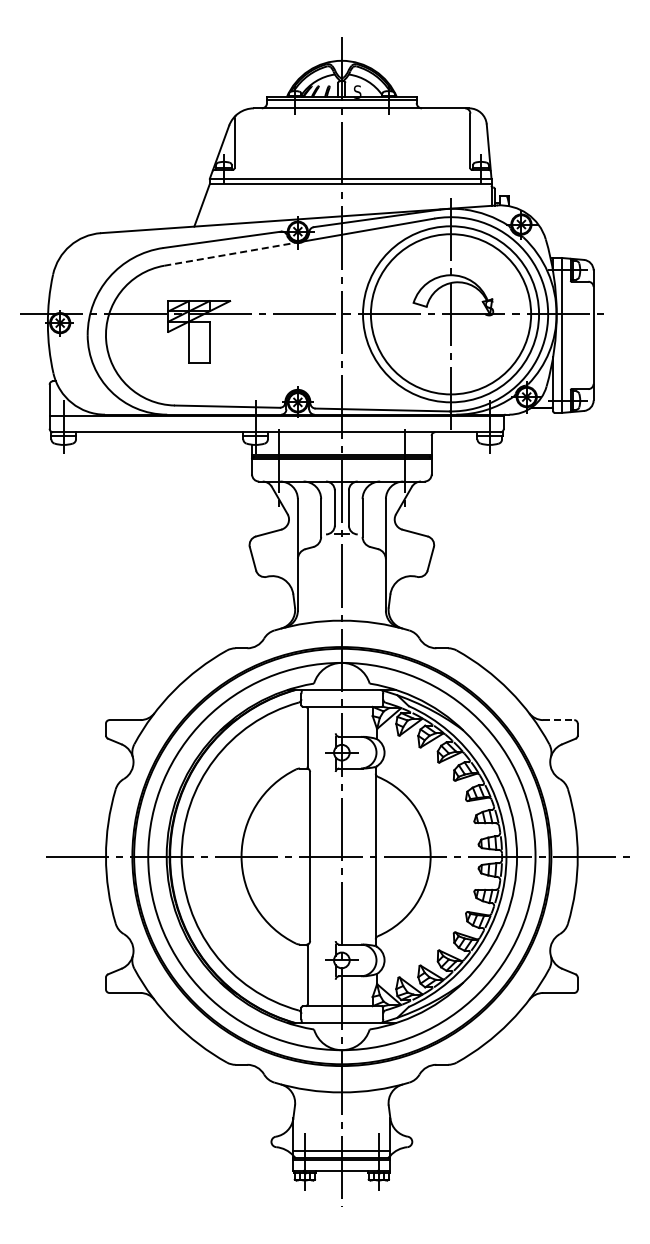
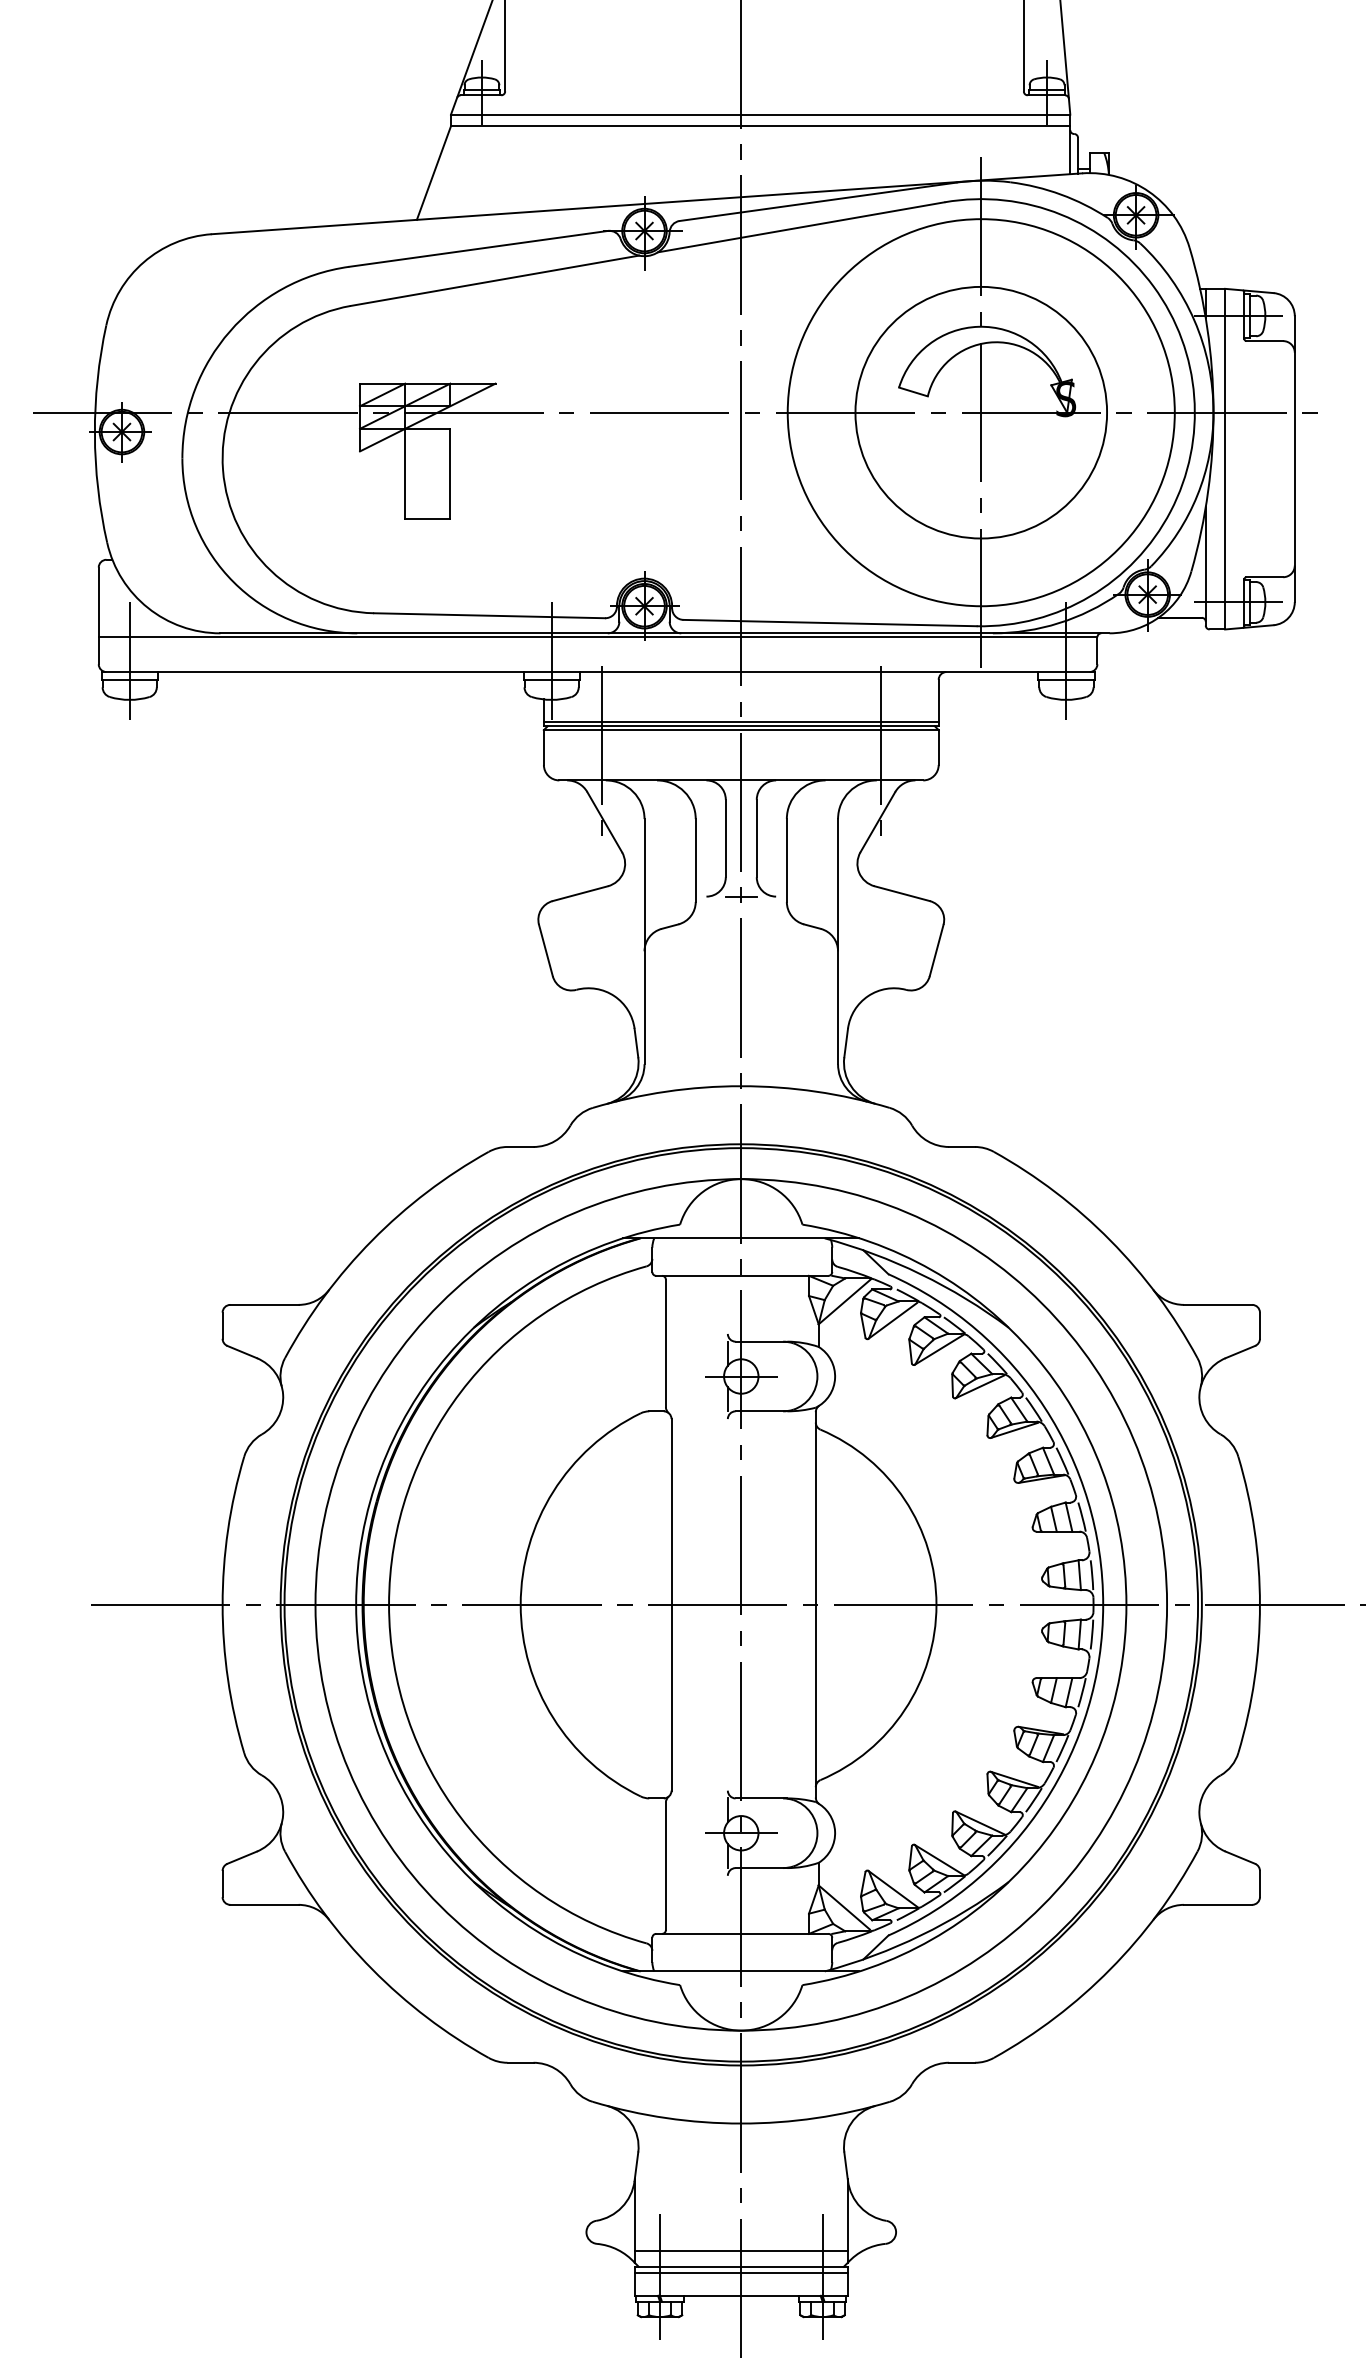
line: (229, 254) -> (494, 281), dashed -> solid
circle: (450, 314) -> (980, 413), size x0.71
line: (558, 720) -> (1217, 1305), dashed -> solid

